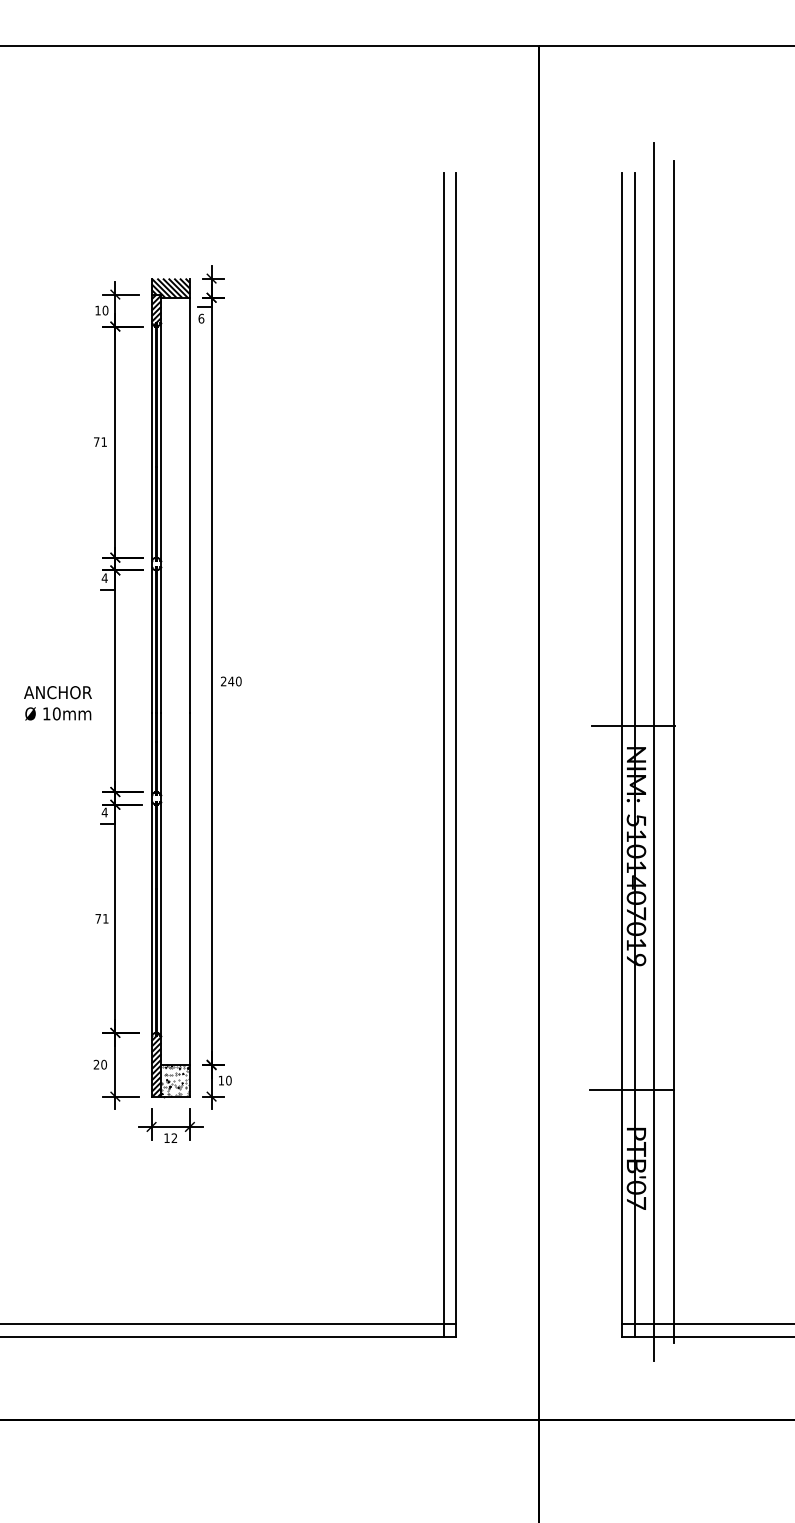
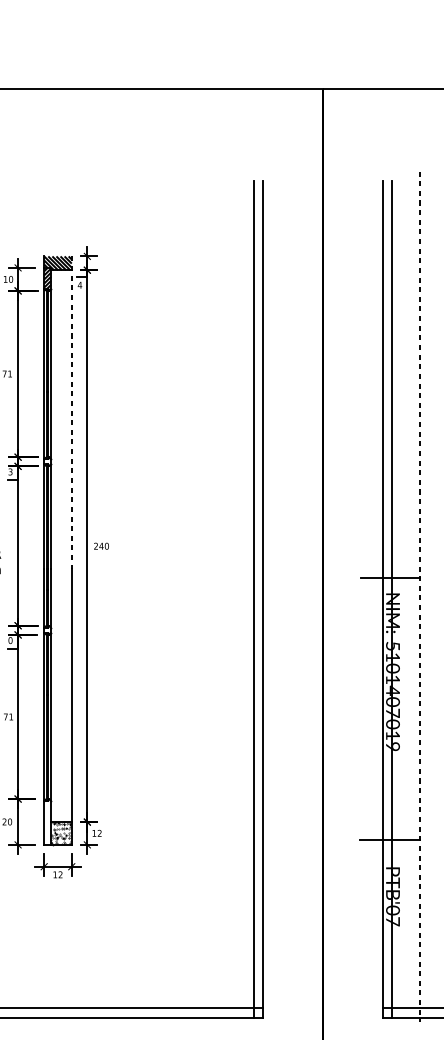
text: (201, 318) -> (80, 285), 6 -> 4
line: (189, 496) -> (71, 413), solid -> dashed
text: (104, 578) -> (10, 472), 4 -> 3
line: (654, 751) -> (405, 596), removed
line: (673, 752) -> (419, 597), solid -> dashed
text: (104, 812) -> (10, 640), 4 -> 0
hatch: (156, 1064) -> (47, 821), removed
text: (228, 1080) -> (99, 833), 10 -> 12

